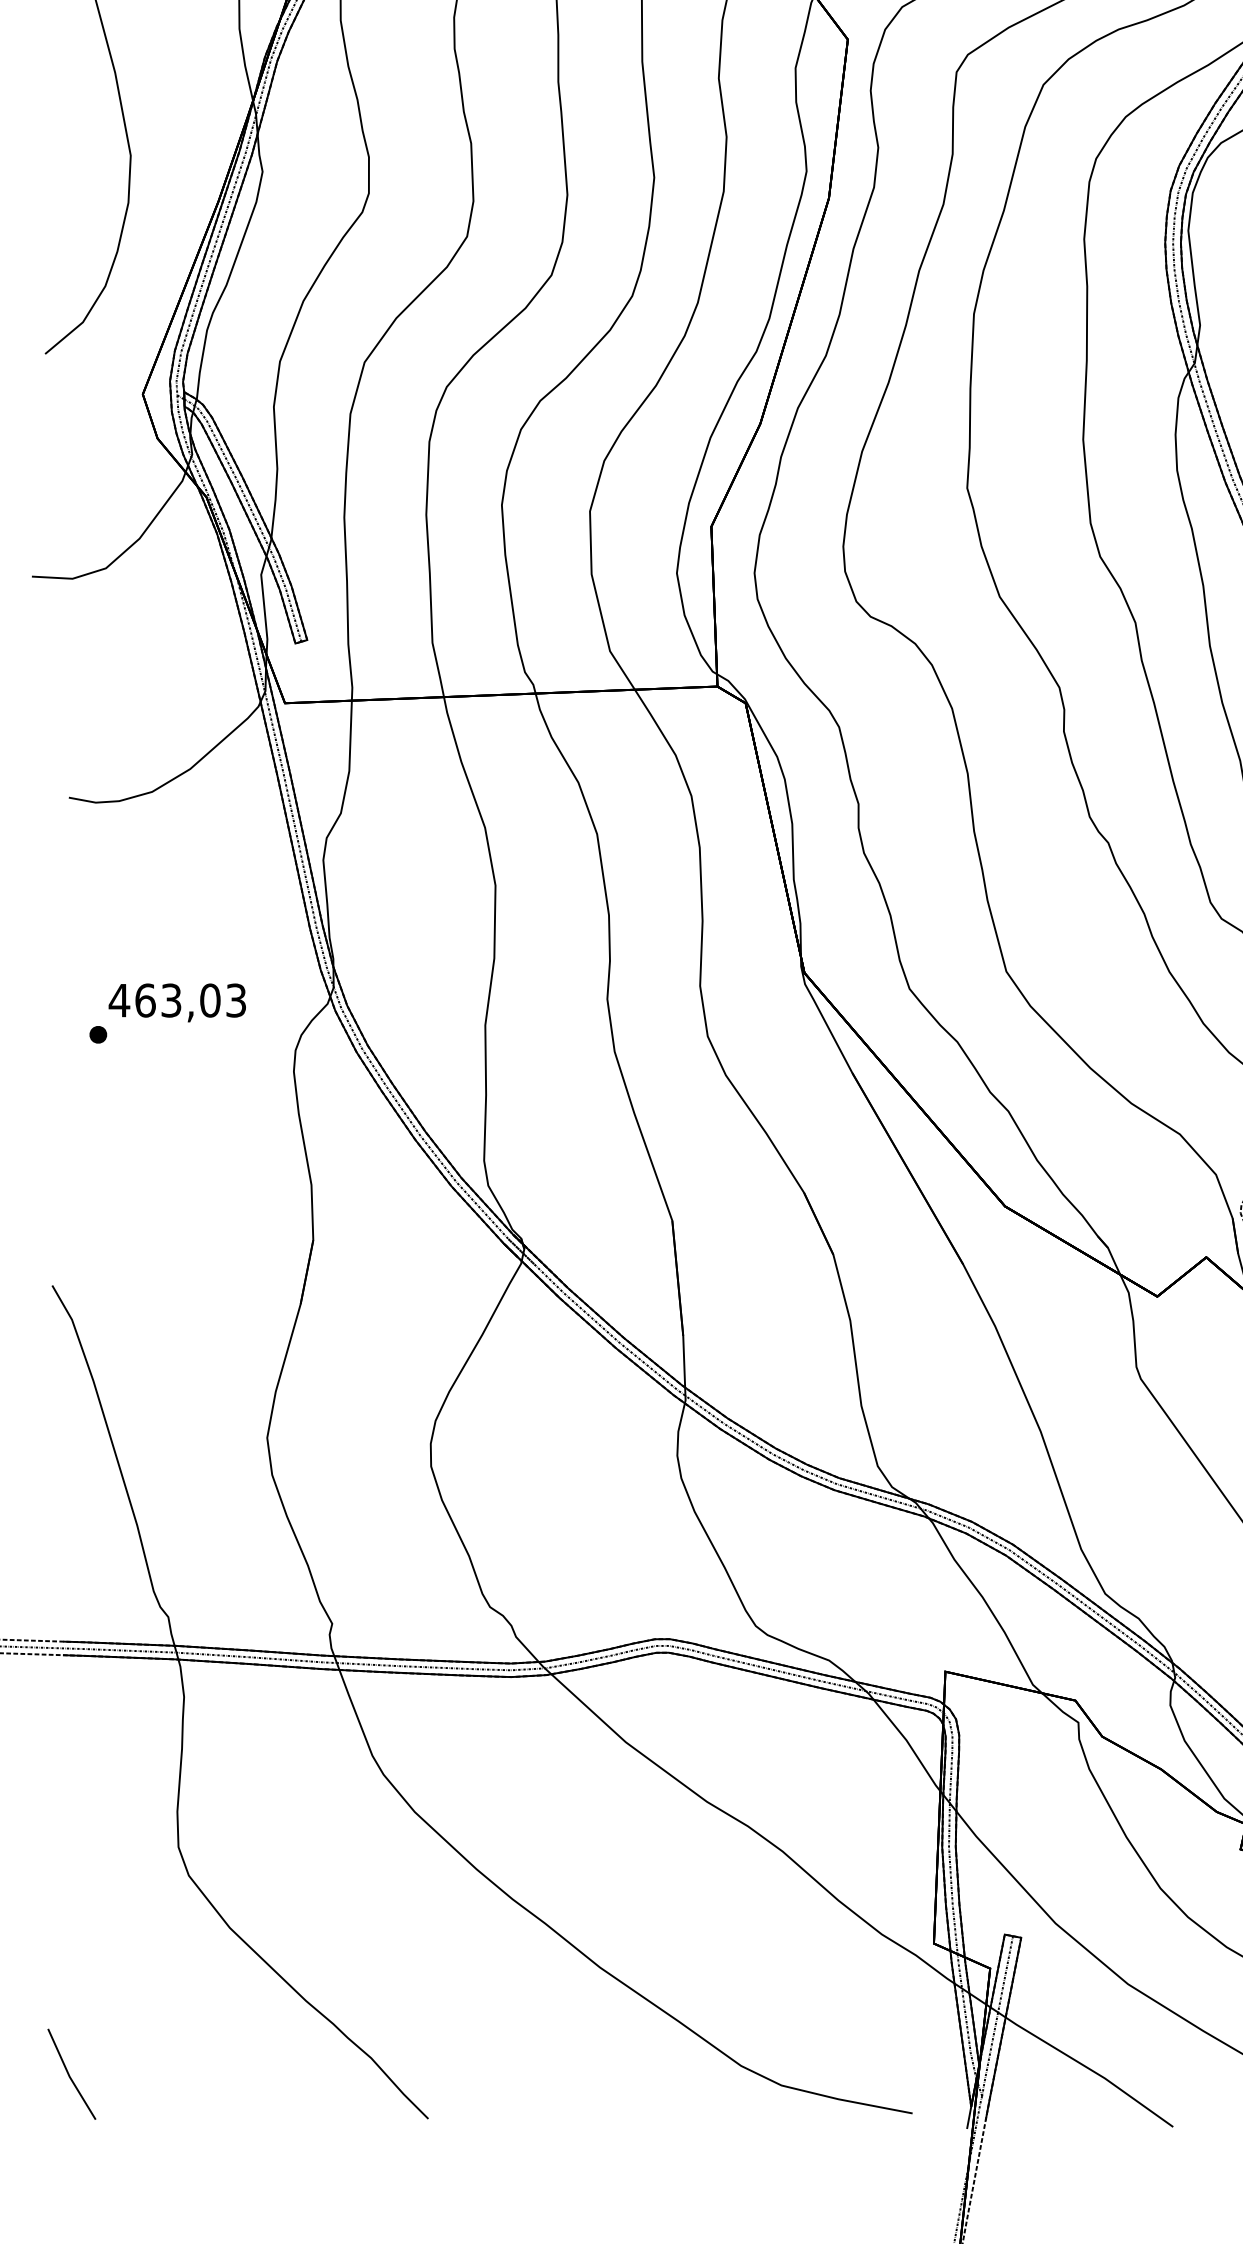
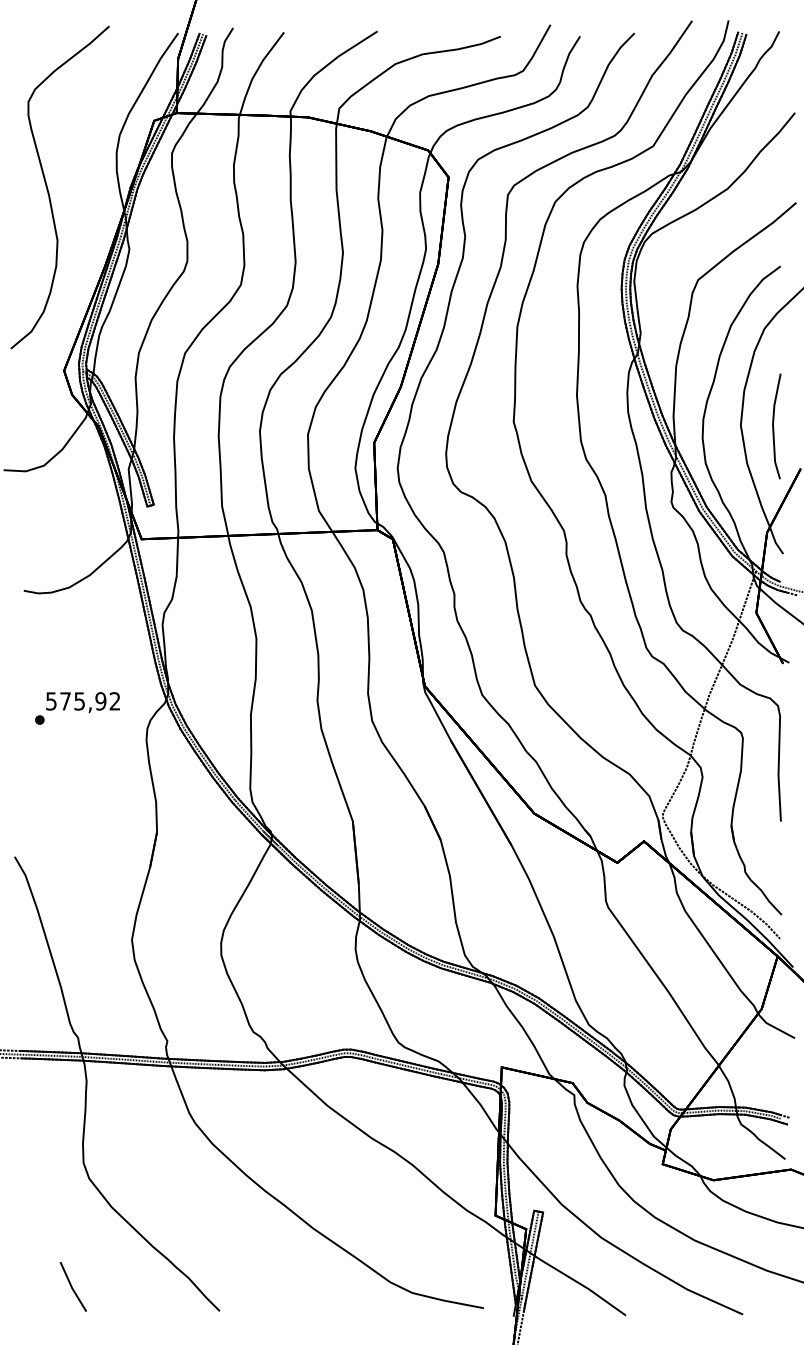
text: (176, 1000) -> (82, 701), 463,03 -> 575,92
line: (70, 2073) -> (72, 1286), moved

